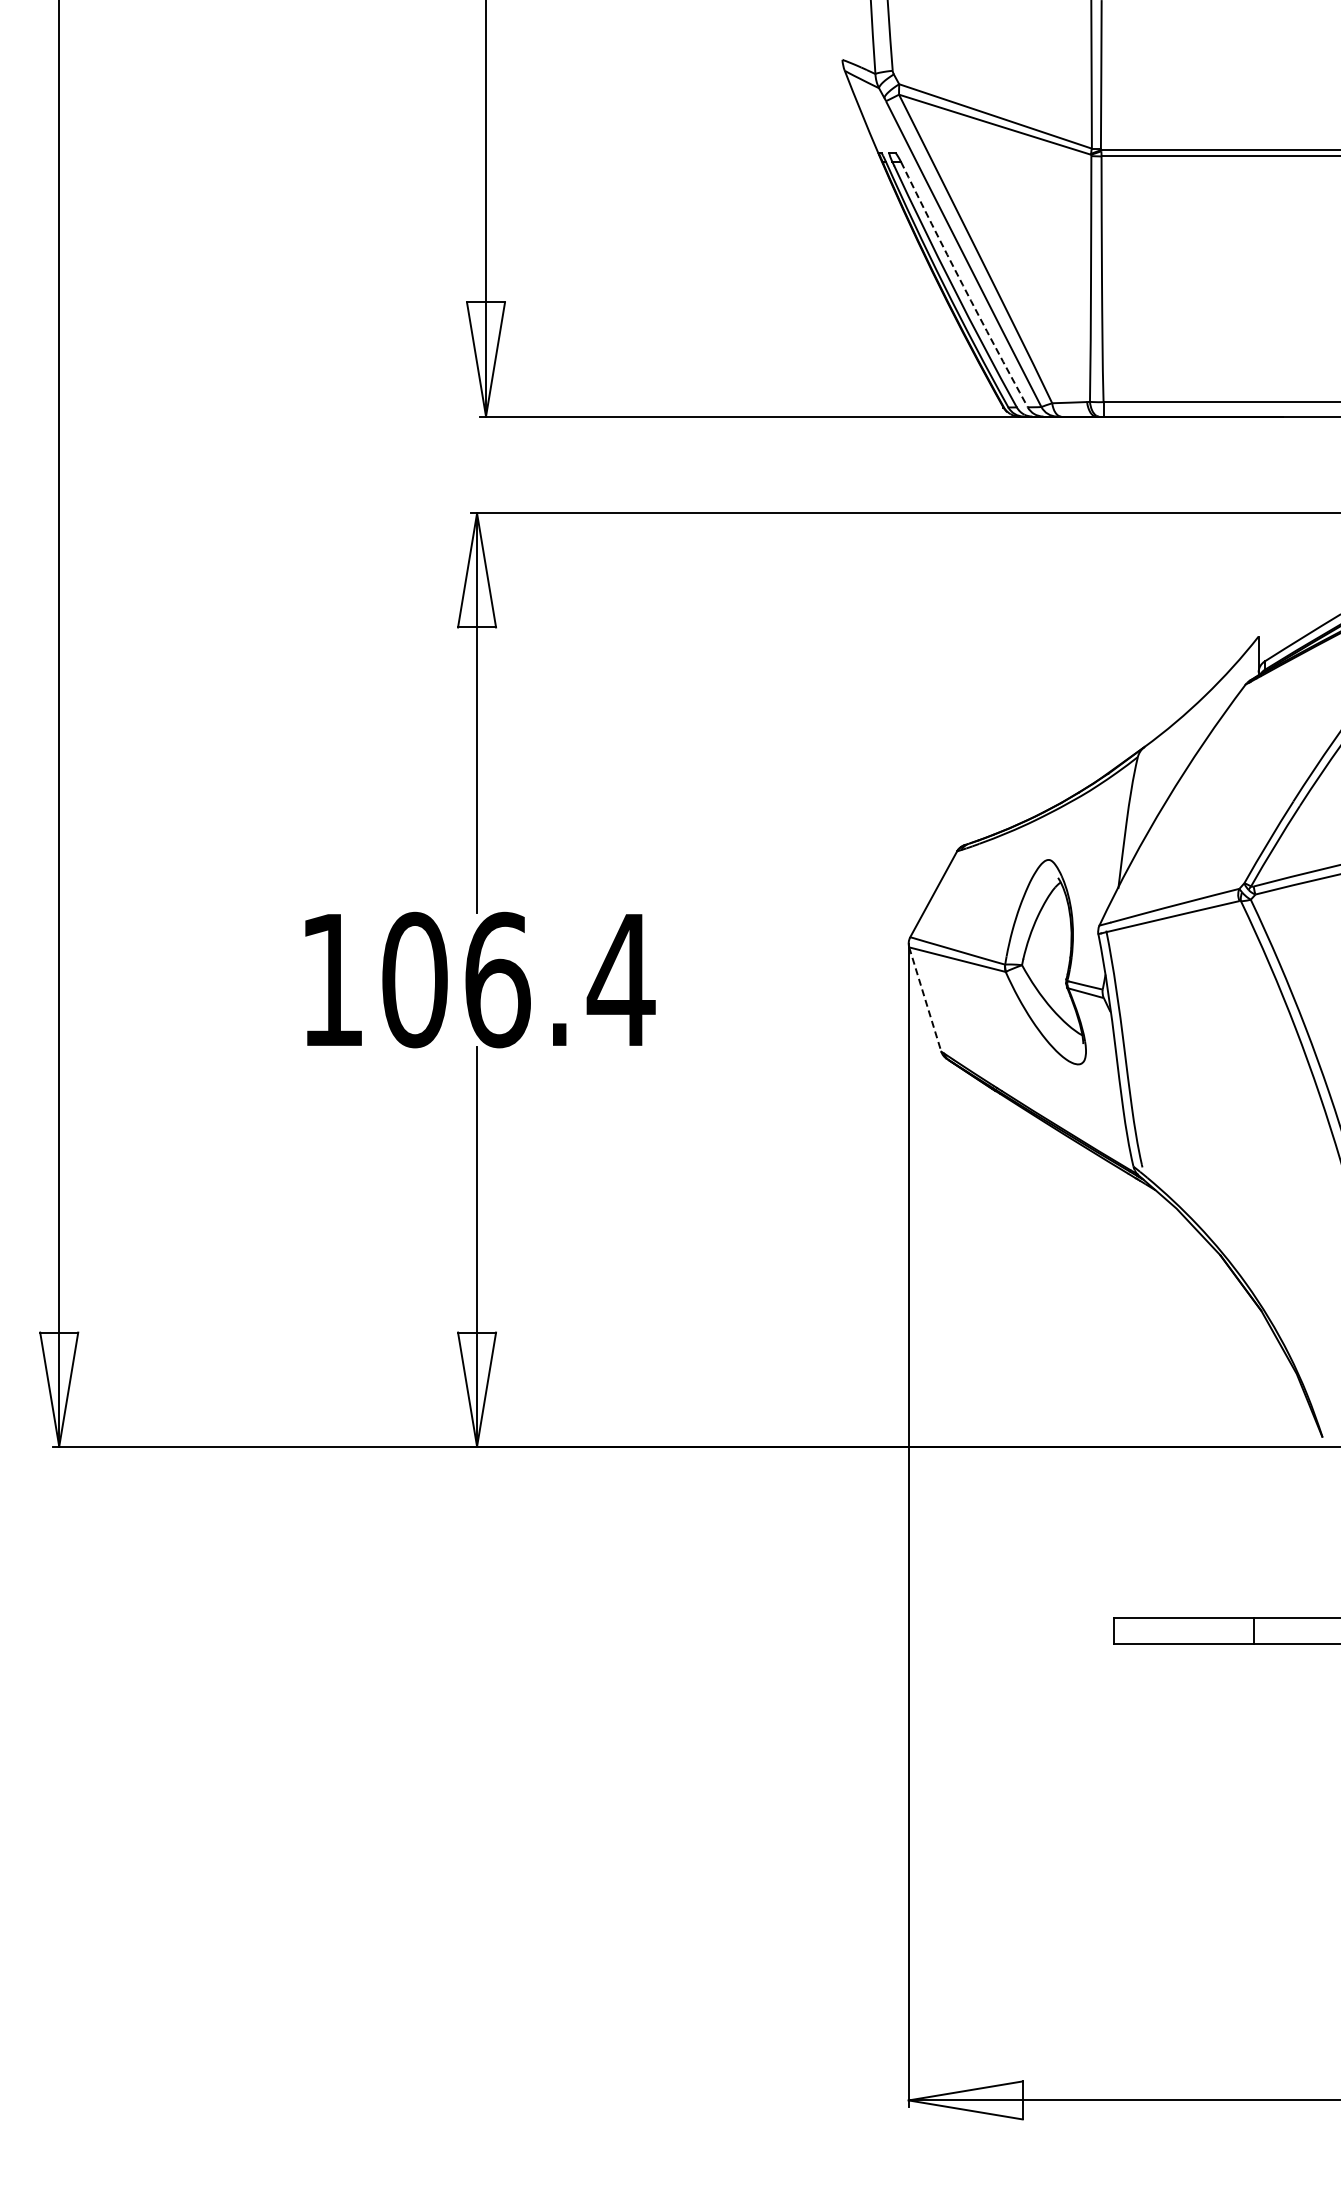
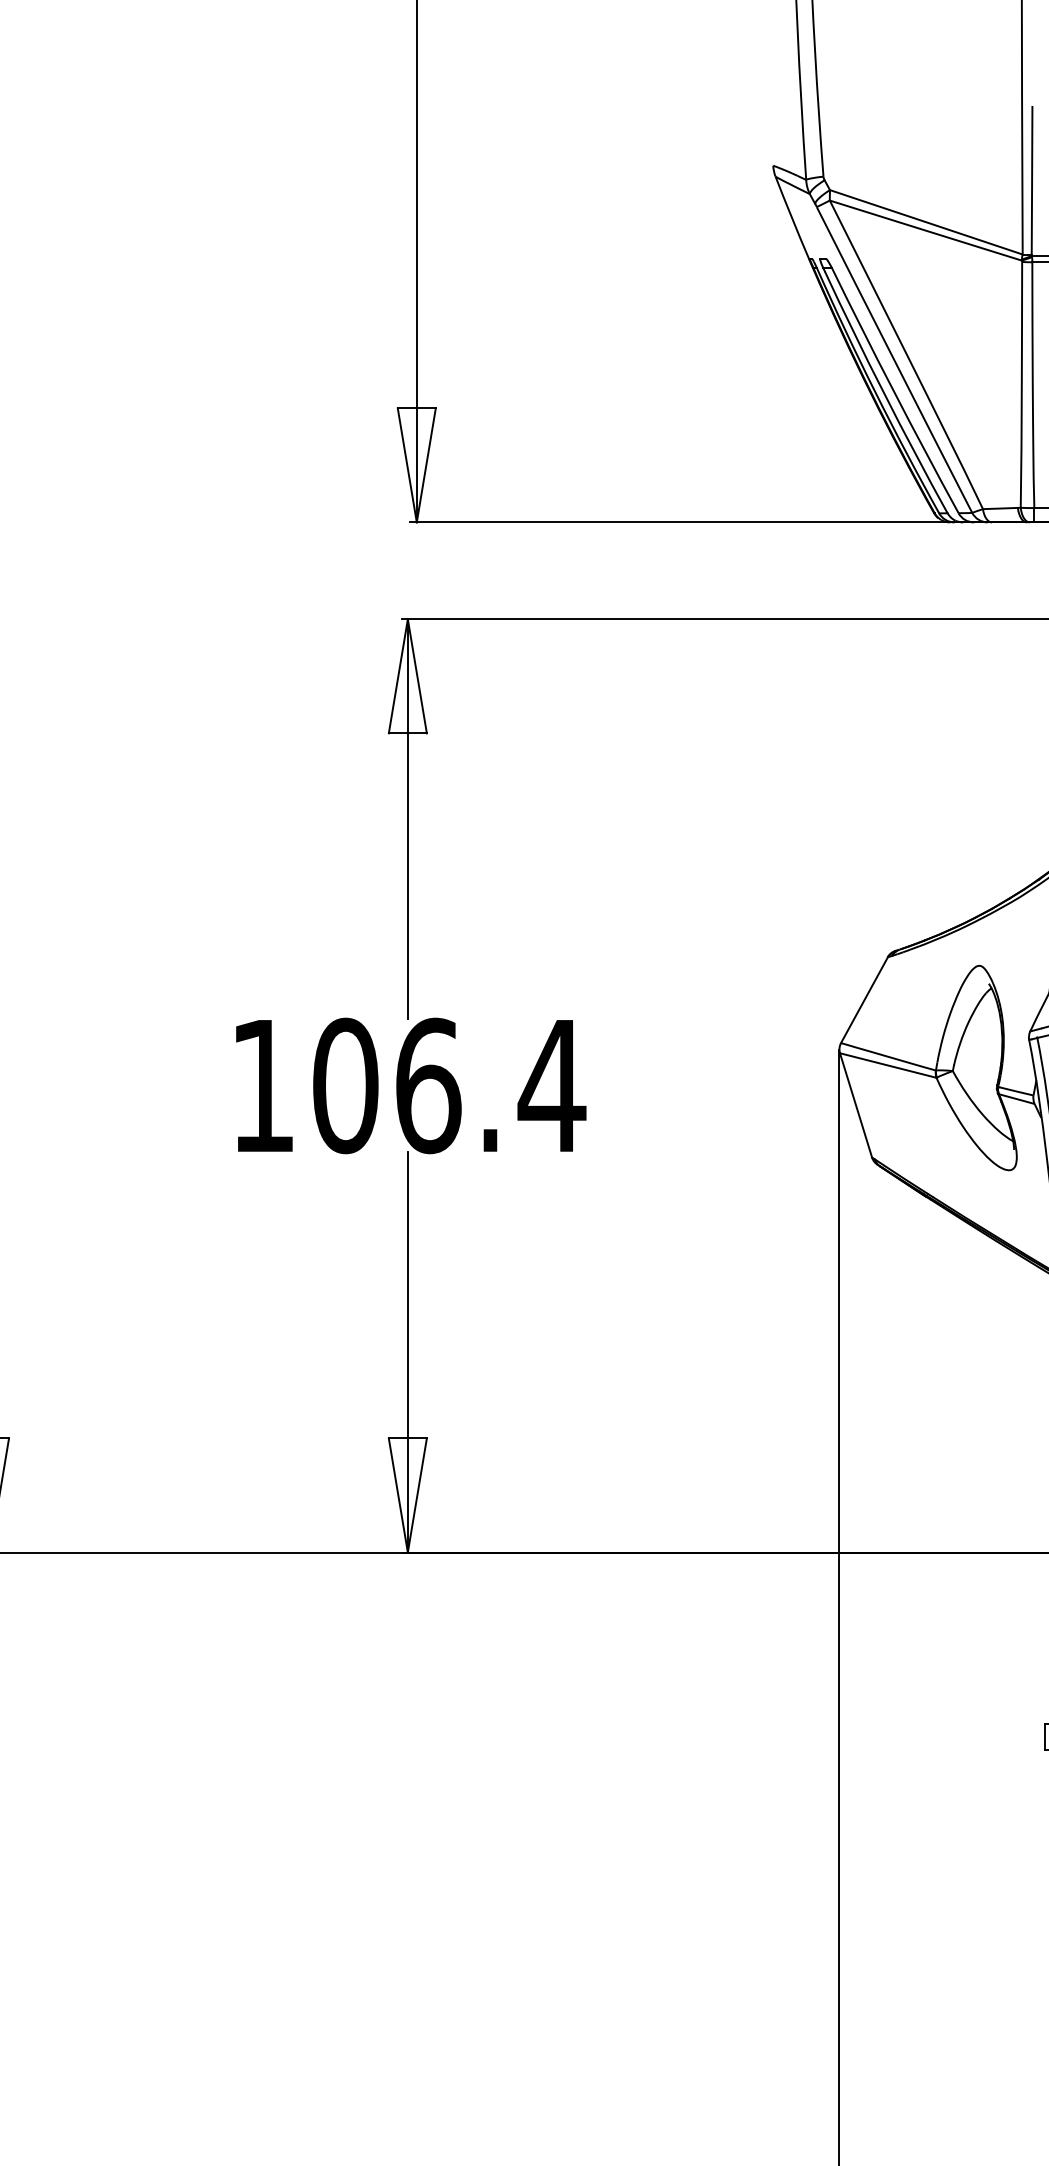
arc: (963, 285) -> (894, 391), dashed -> solid
line: (925, 999) -> (856, 1105), dashed -> solid

